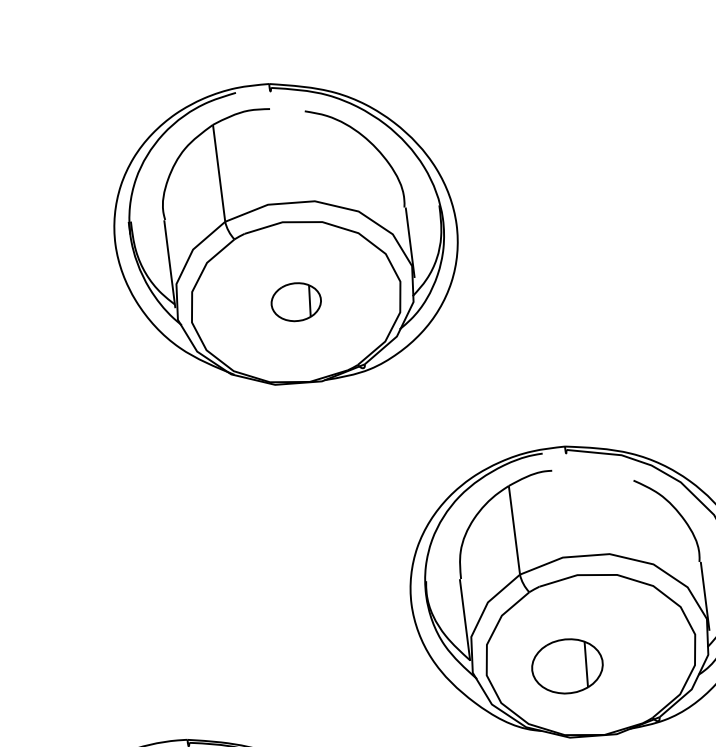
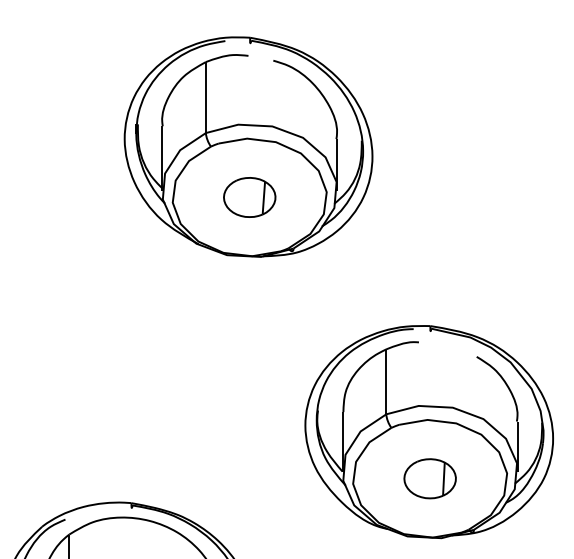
part: (295, 302) -> (249, 197), size x1.43
part: (566, 666) -> (429, 478), moved

